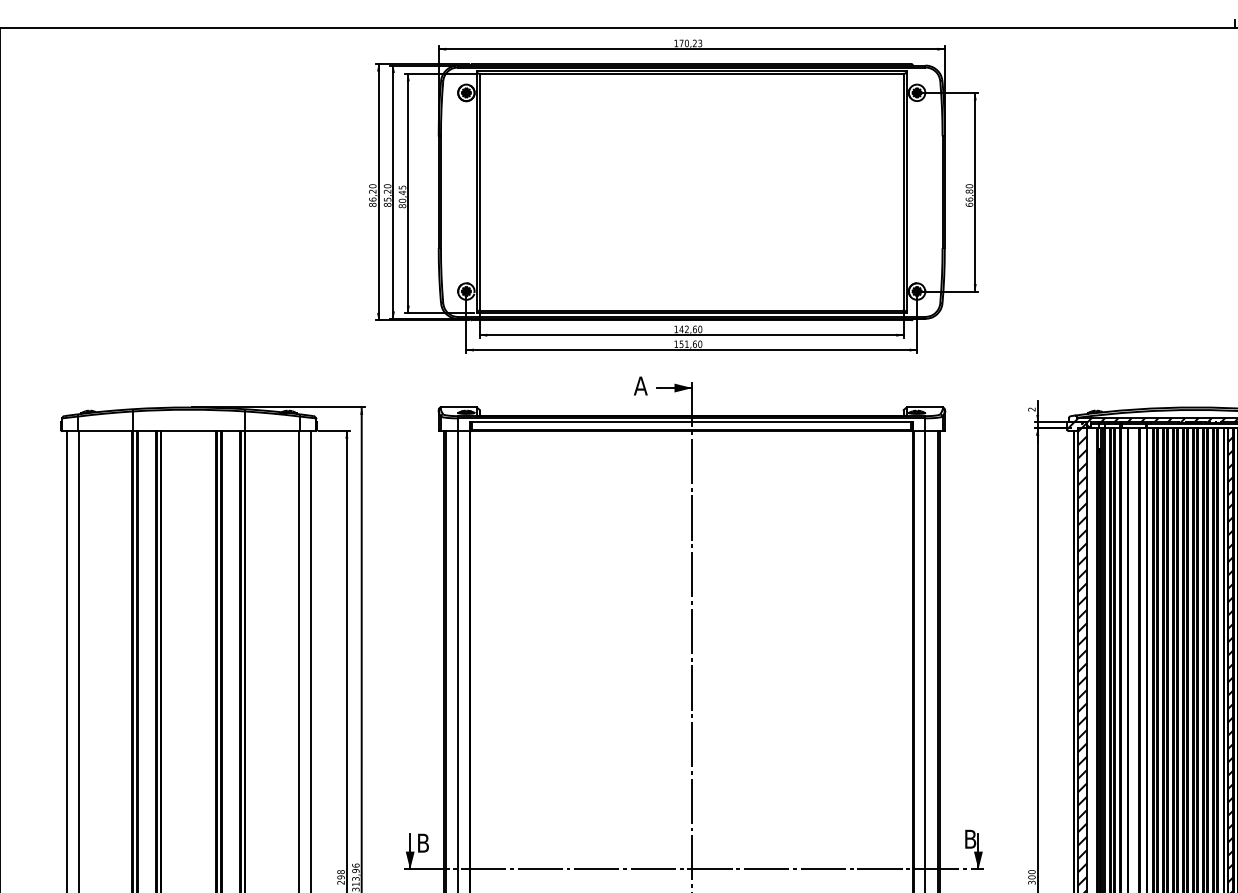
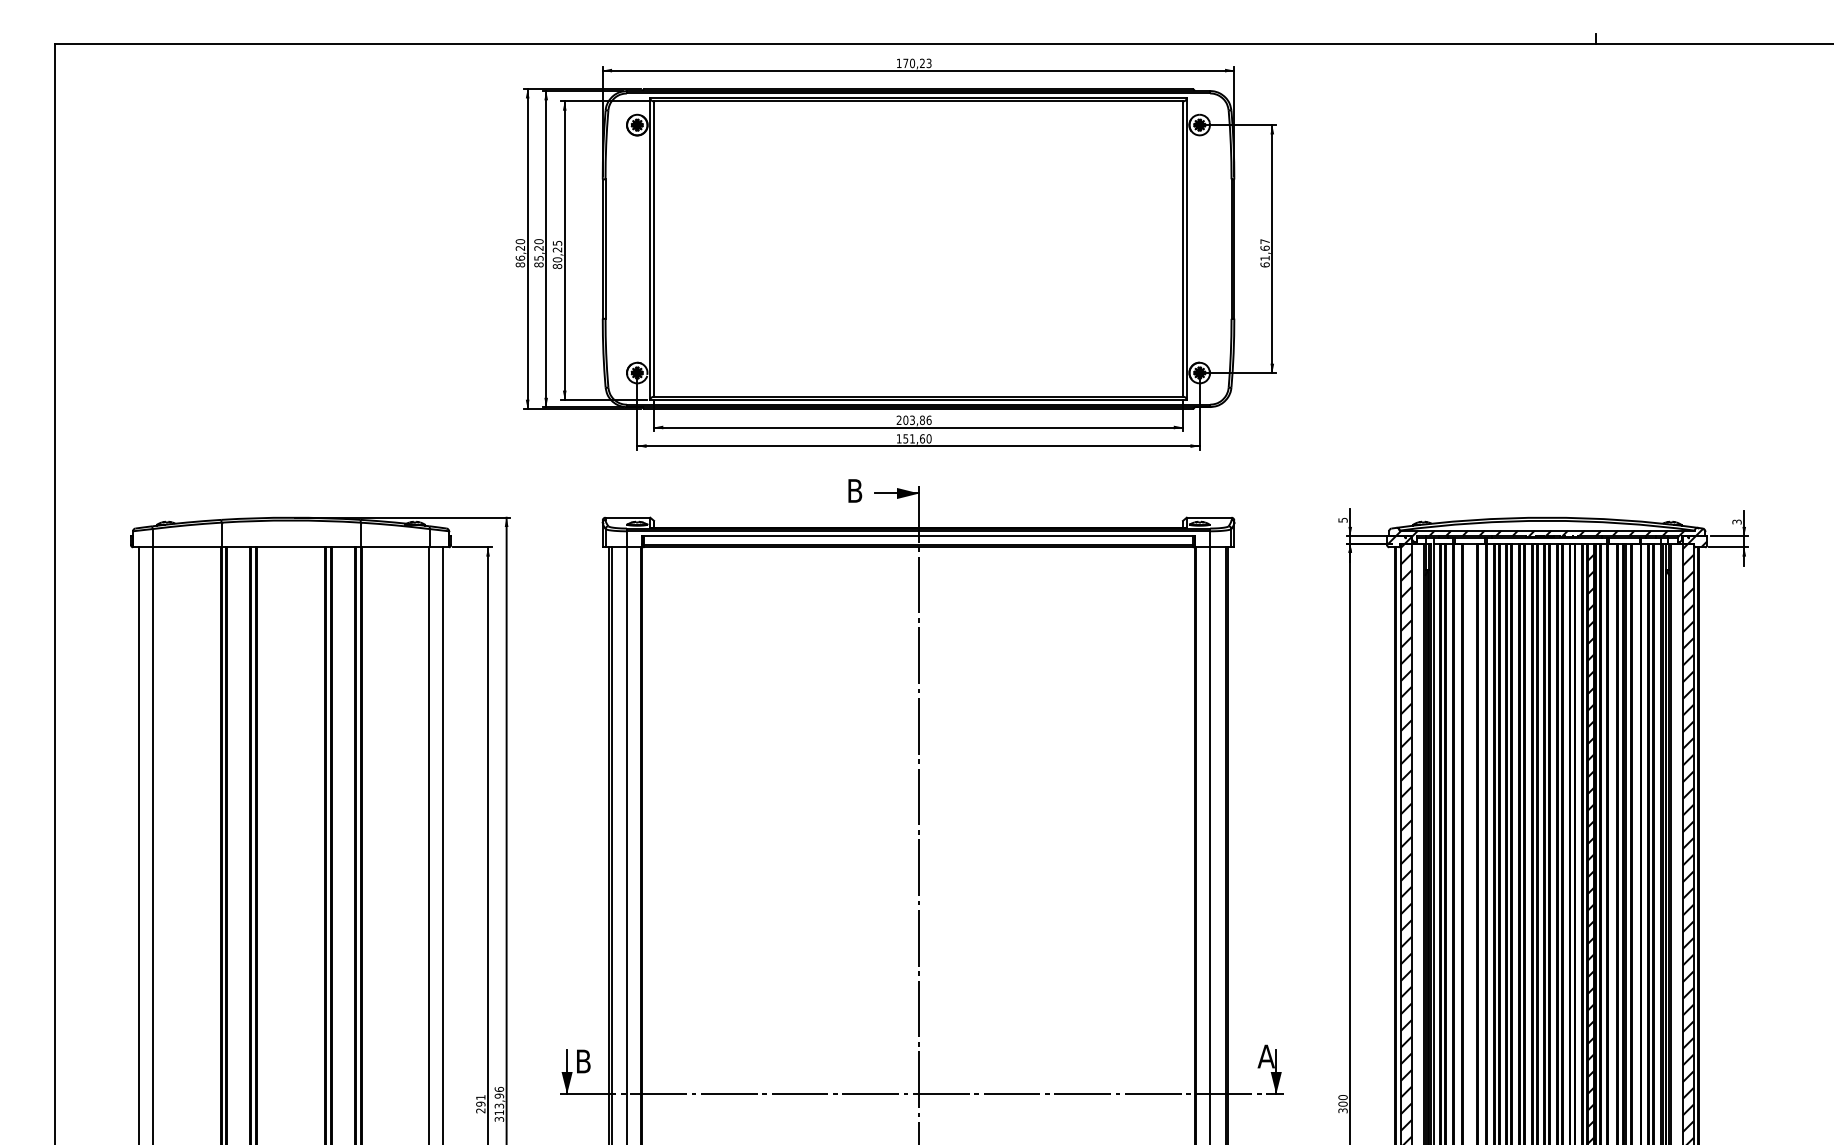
text: (402, 192) -> (557, 249), 80,45 -> 80,25
text: (968, 192) -> (1264, 249), 66,80 -> 61,67
text: (687, 328) -> (913, 419), 142,60 -> 203,86
text: (640, 385) -> (854, 490), A -> B
text: (1031, 408) -> (1342, 519), 2 -> 5
text: (969, 839) -> (1265, 1056), B -> A
text: (340, 872) -> (480, 1097), 298 -> 291

